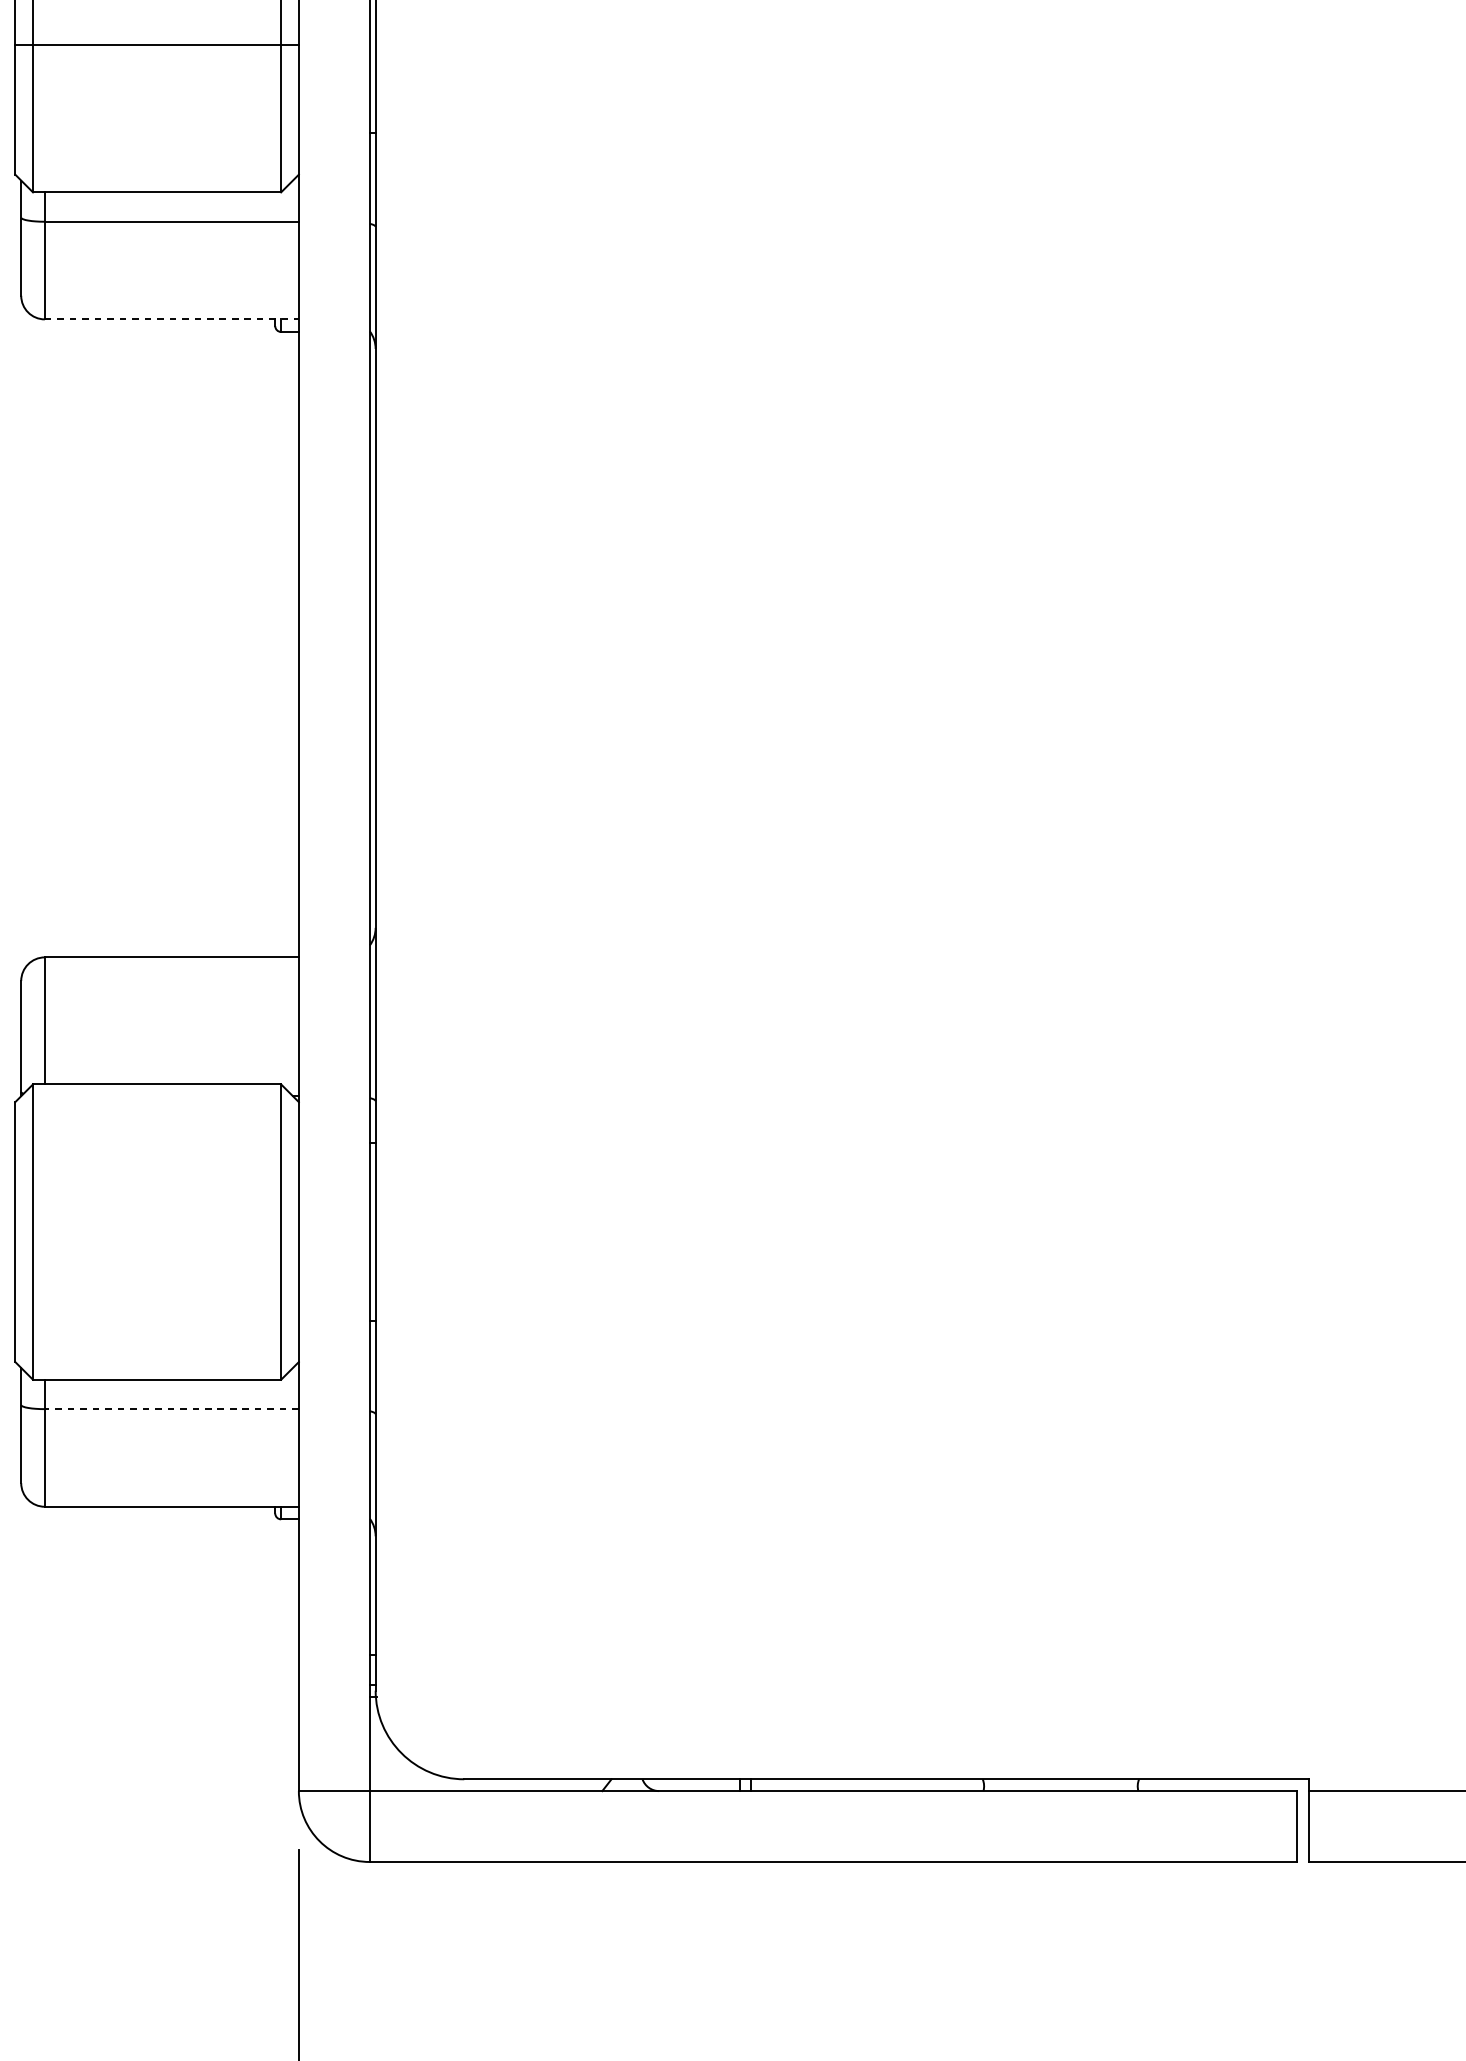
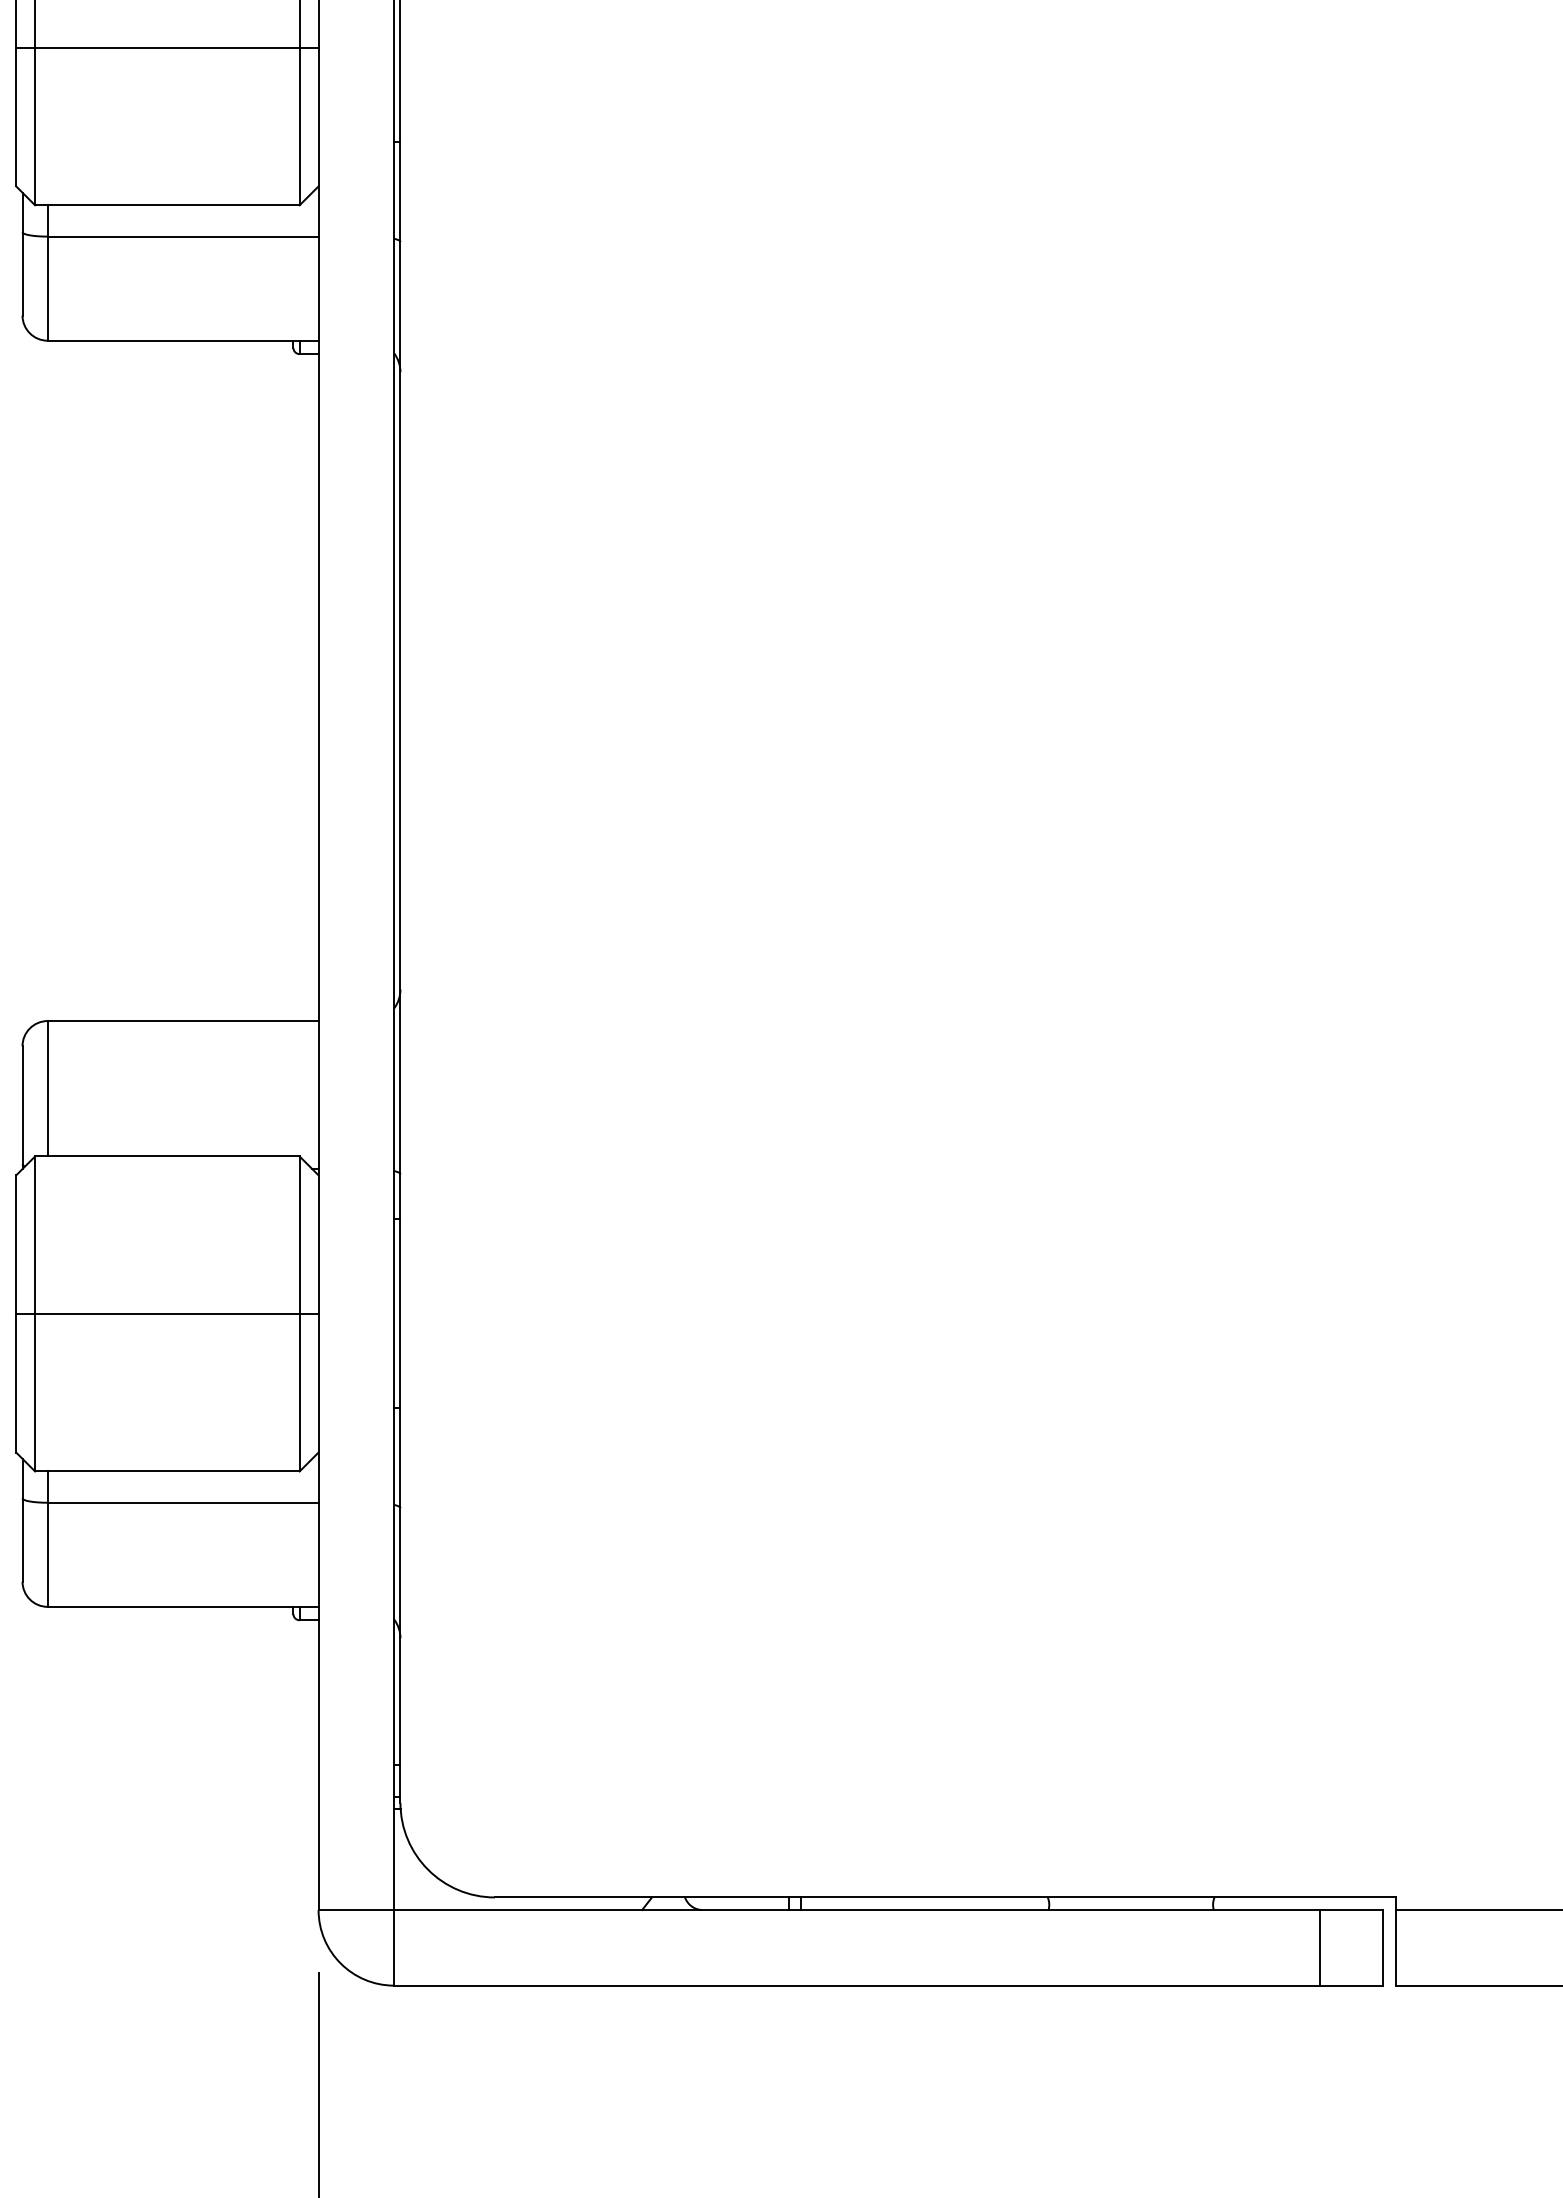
line: (172, 319) -> (183, 340), dashed -> solid
line: (157, 1231) -> (167, 1313), added
line: (171, 1408) -> (182, 1502), dashed -> solid
line: (1238, 1826) -> (1320, 1947), added

